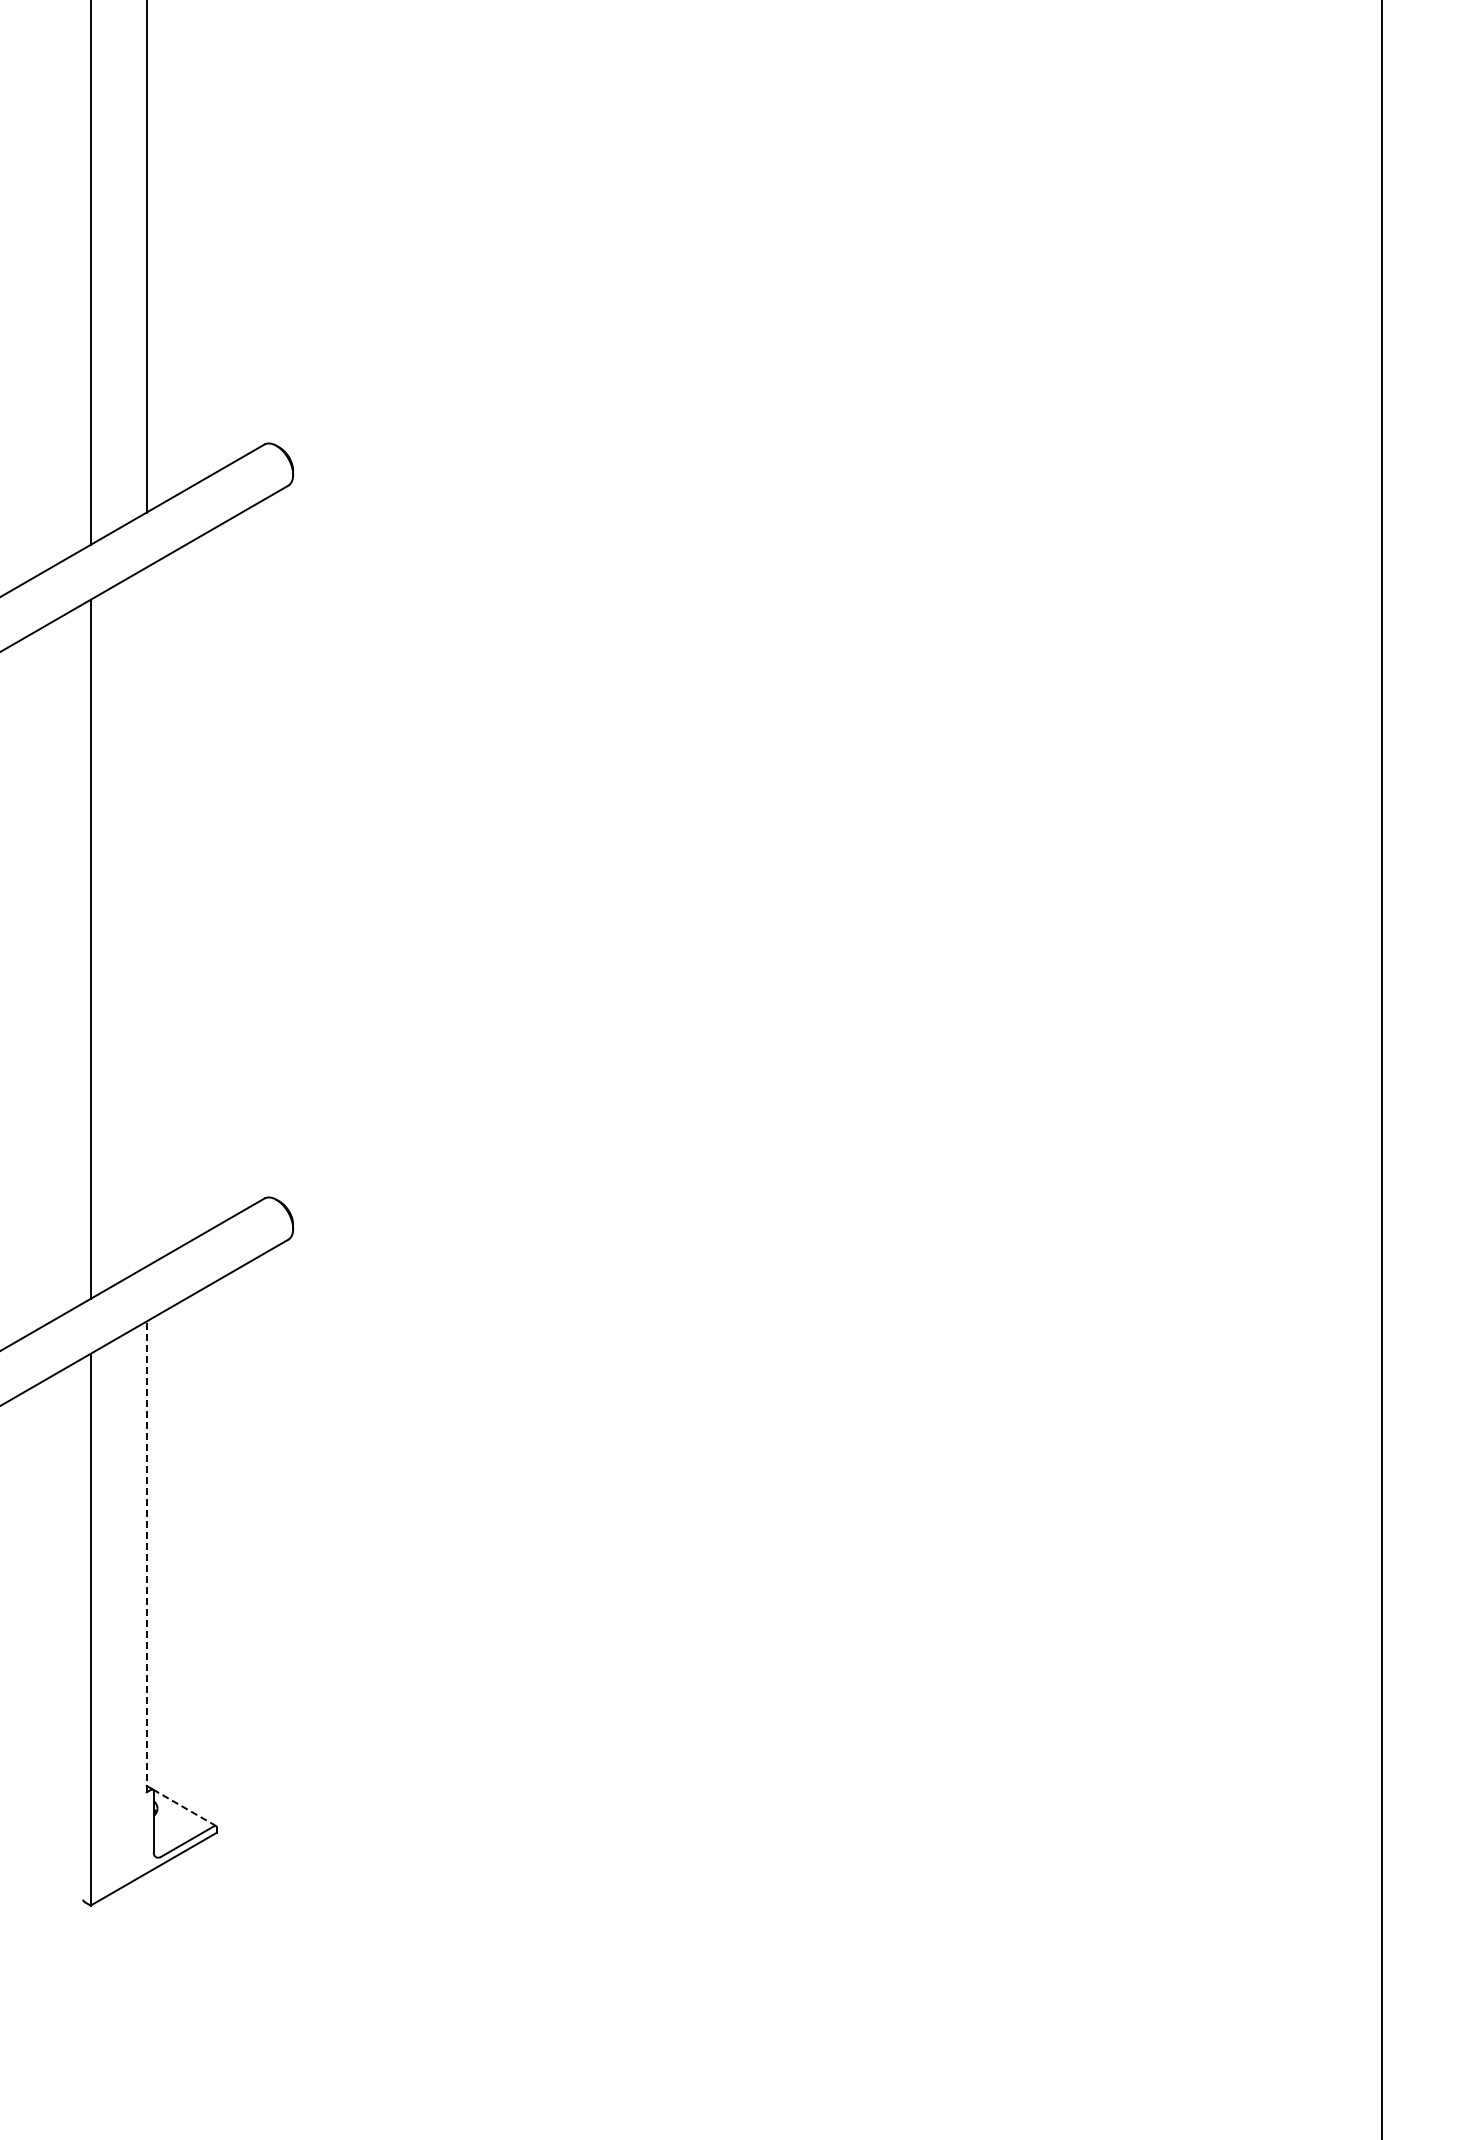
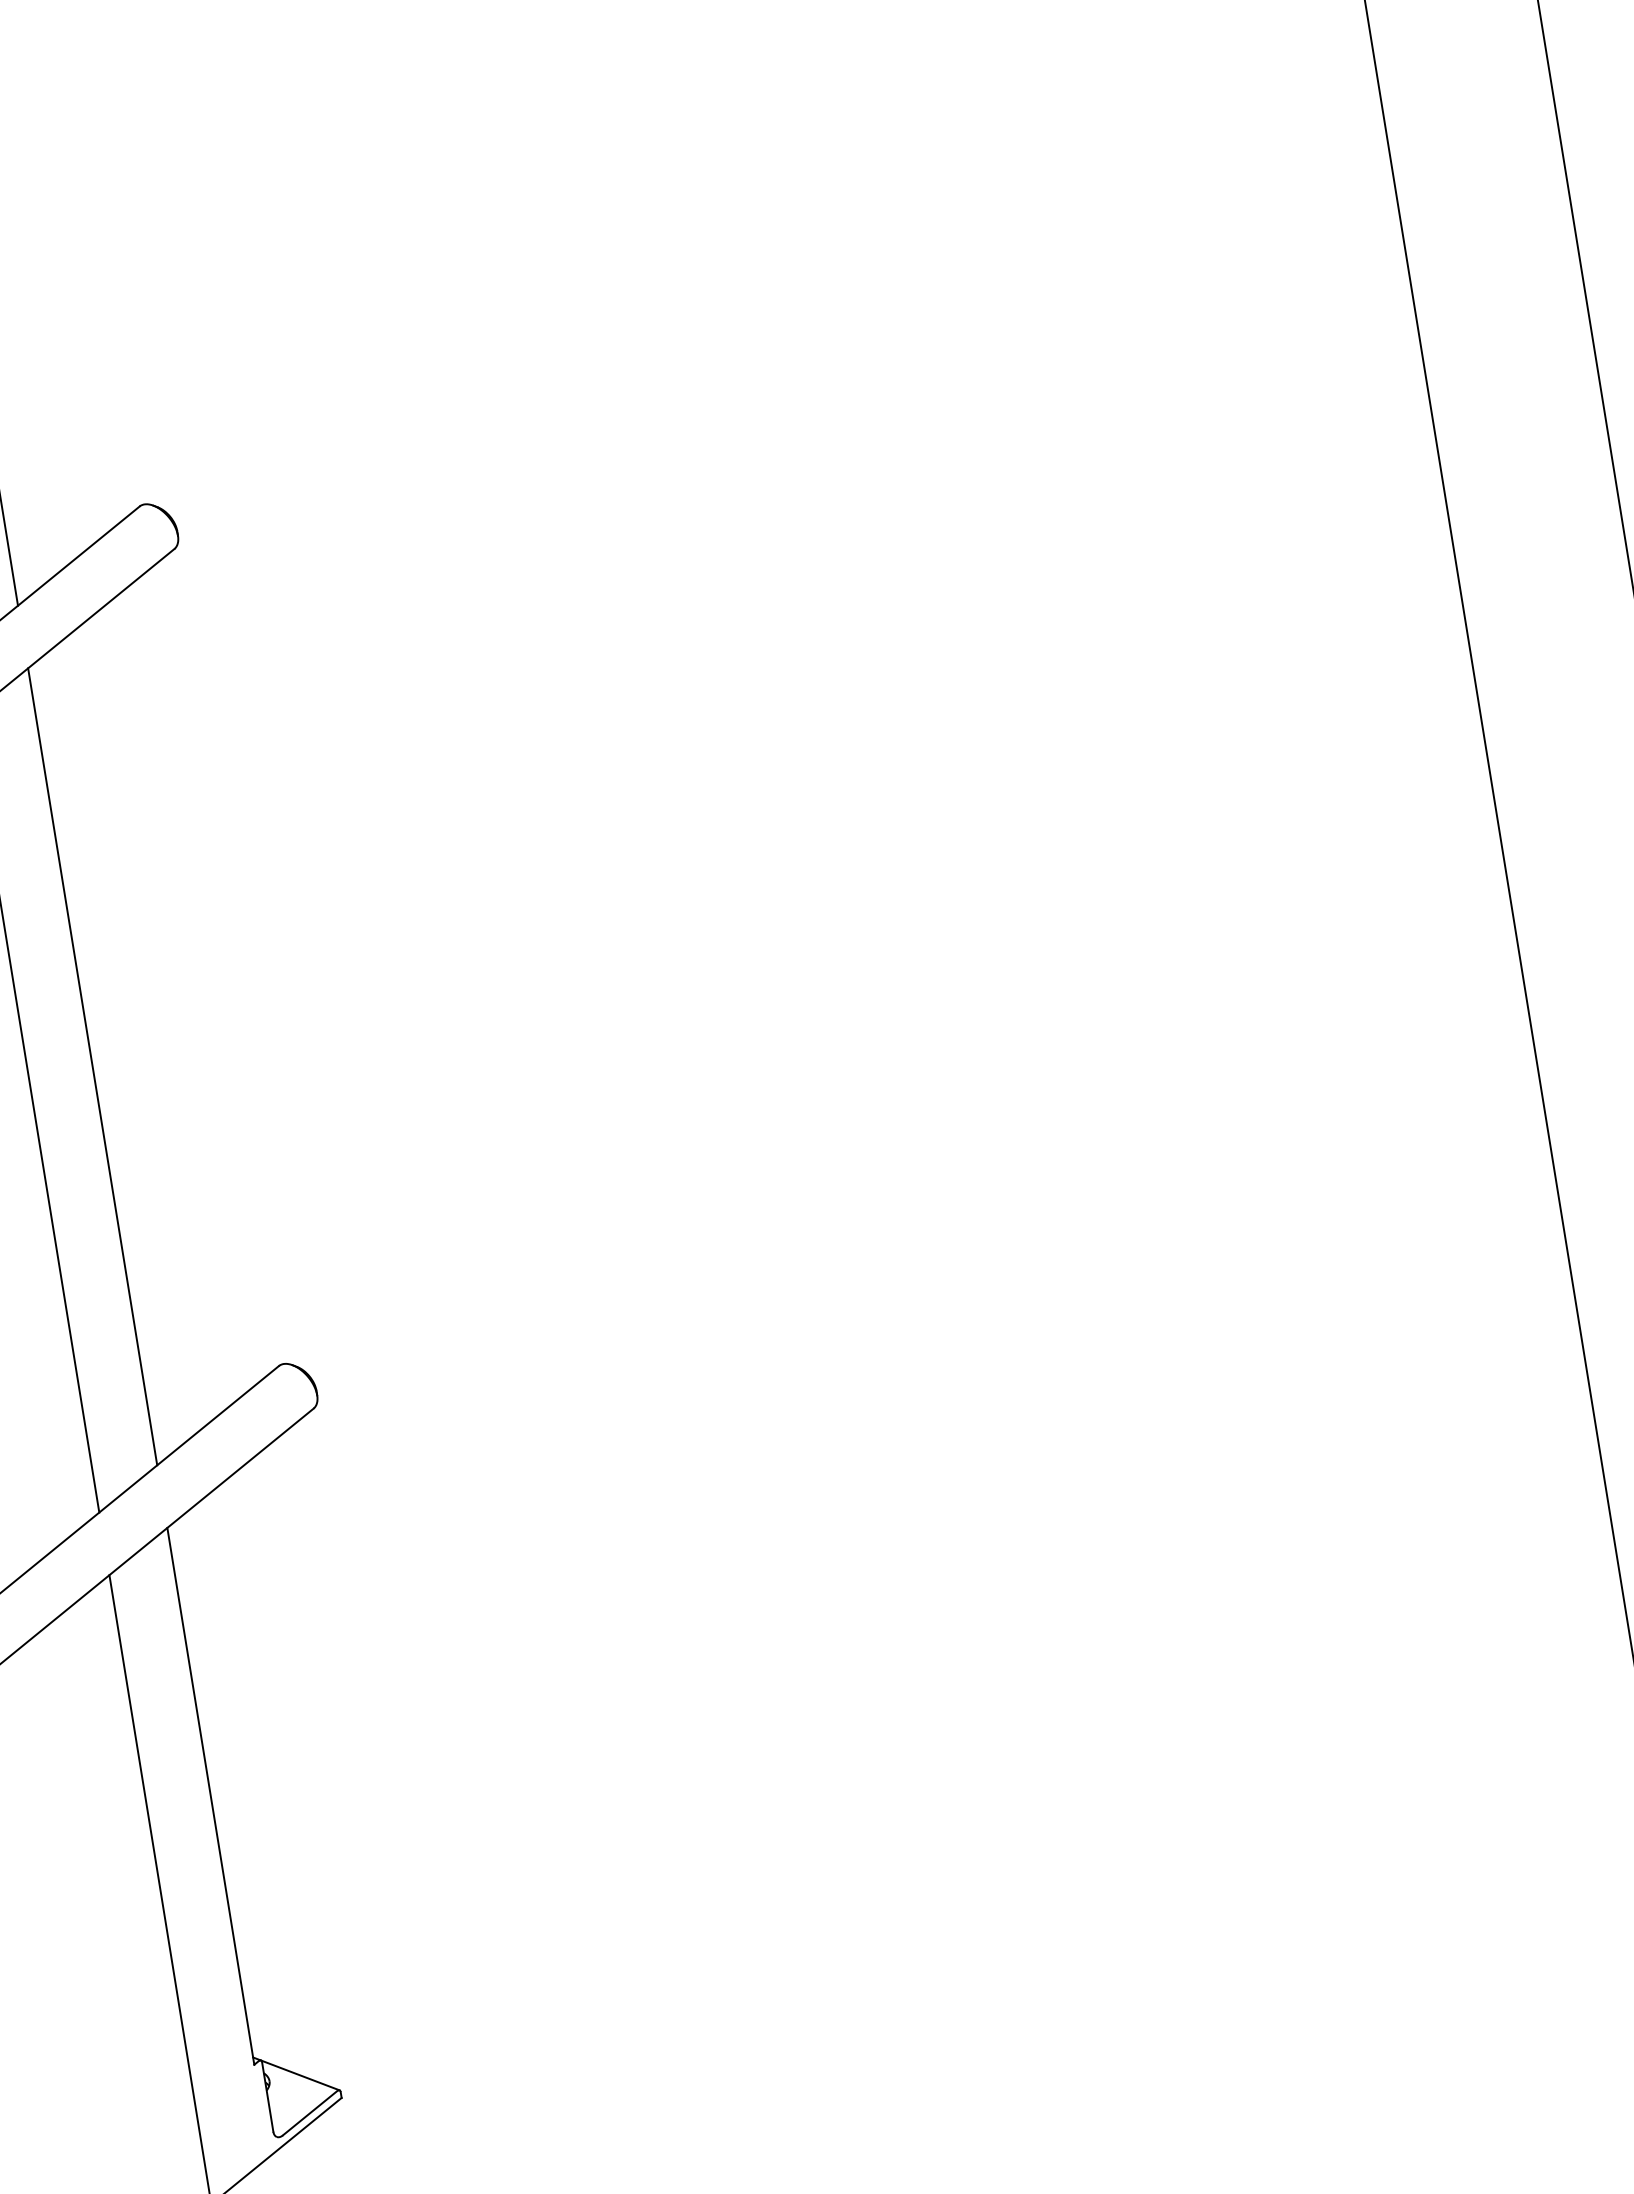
line: (146, 916) -> (92, 1066), added
line: (146, 1556) -> (210, 1795), dashed -> solid
line: (184, 1808) -> (300, 2076), dashed -> solid

